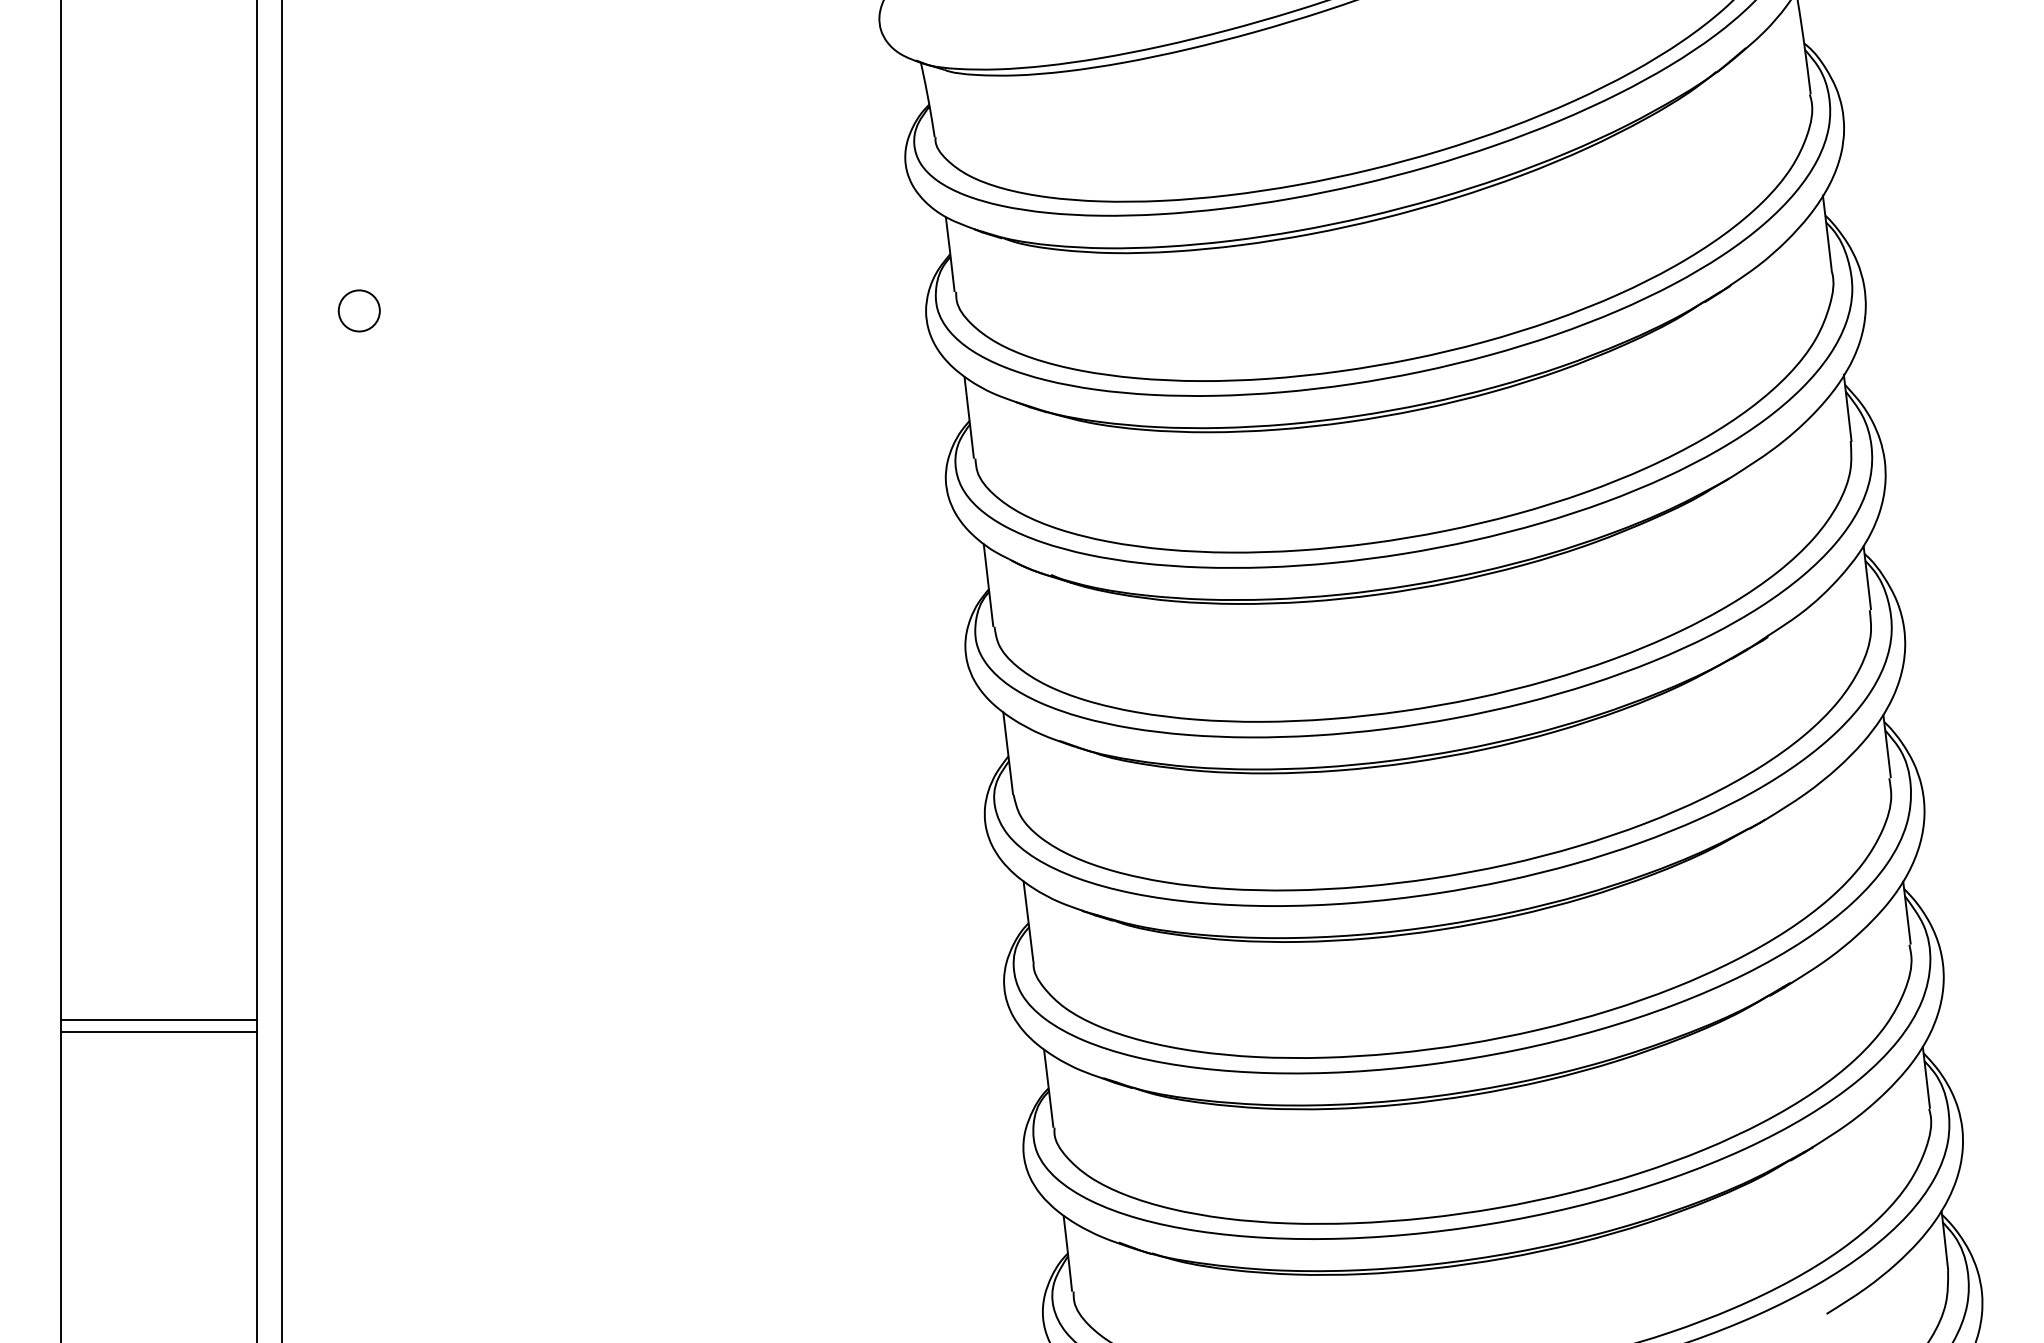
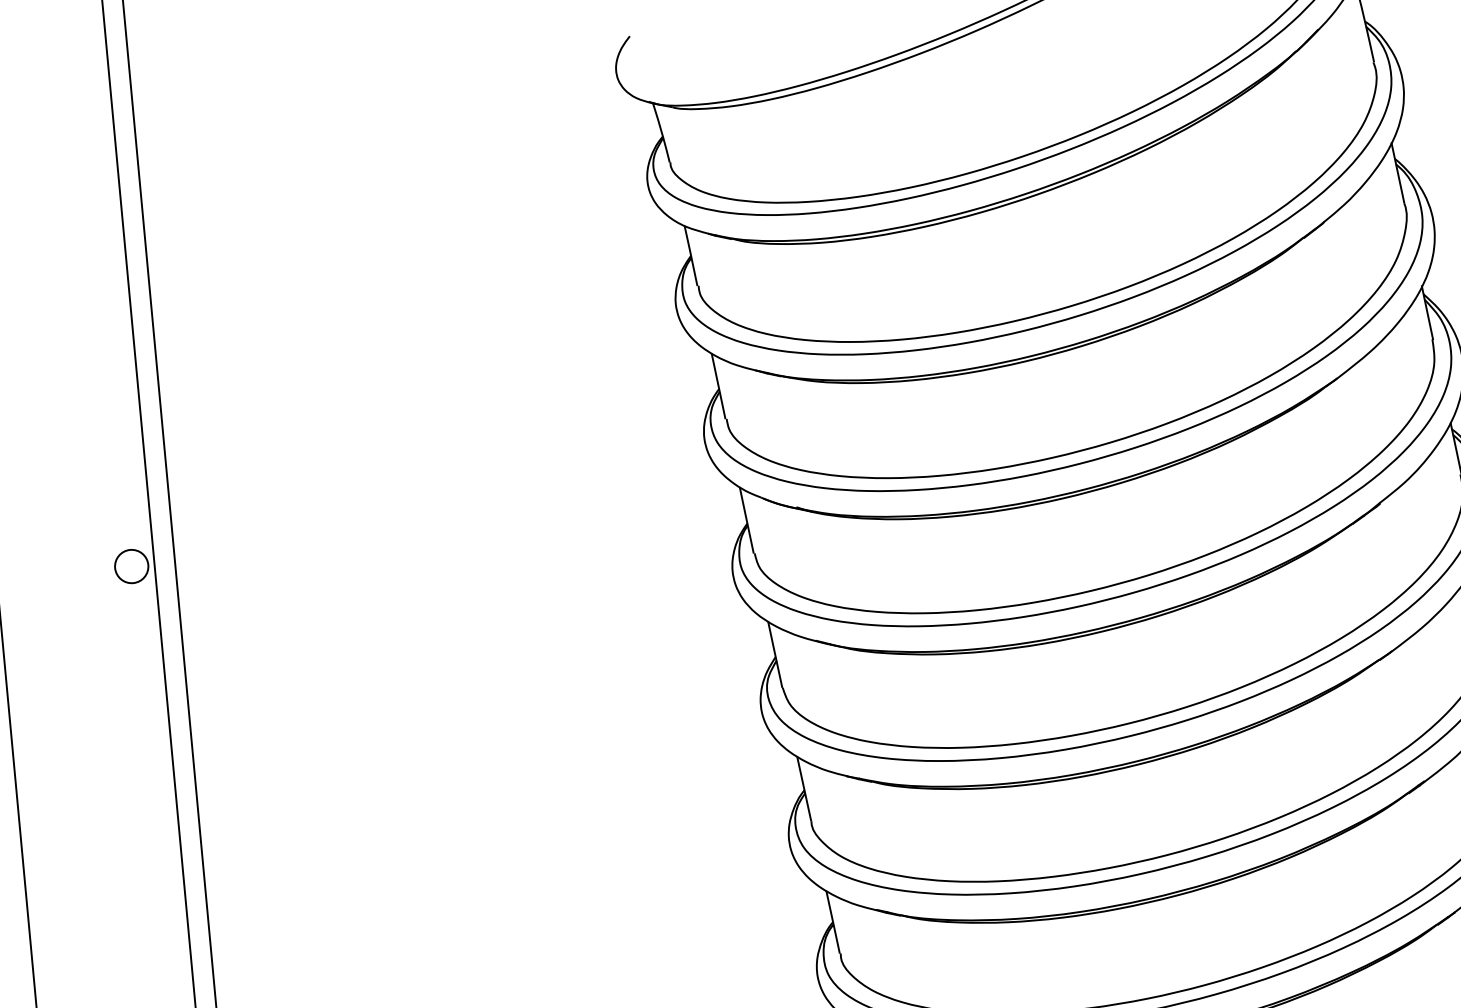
circle: (358, 310) -> (131, 566), moved
line: (158, 1020) -> (108, 934), removed
line: (158, 1031) -> (109, 942), removed

